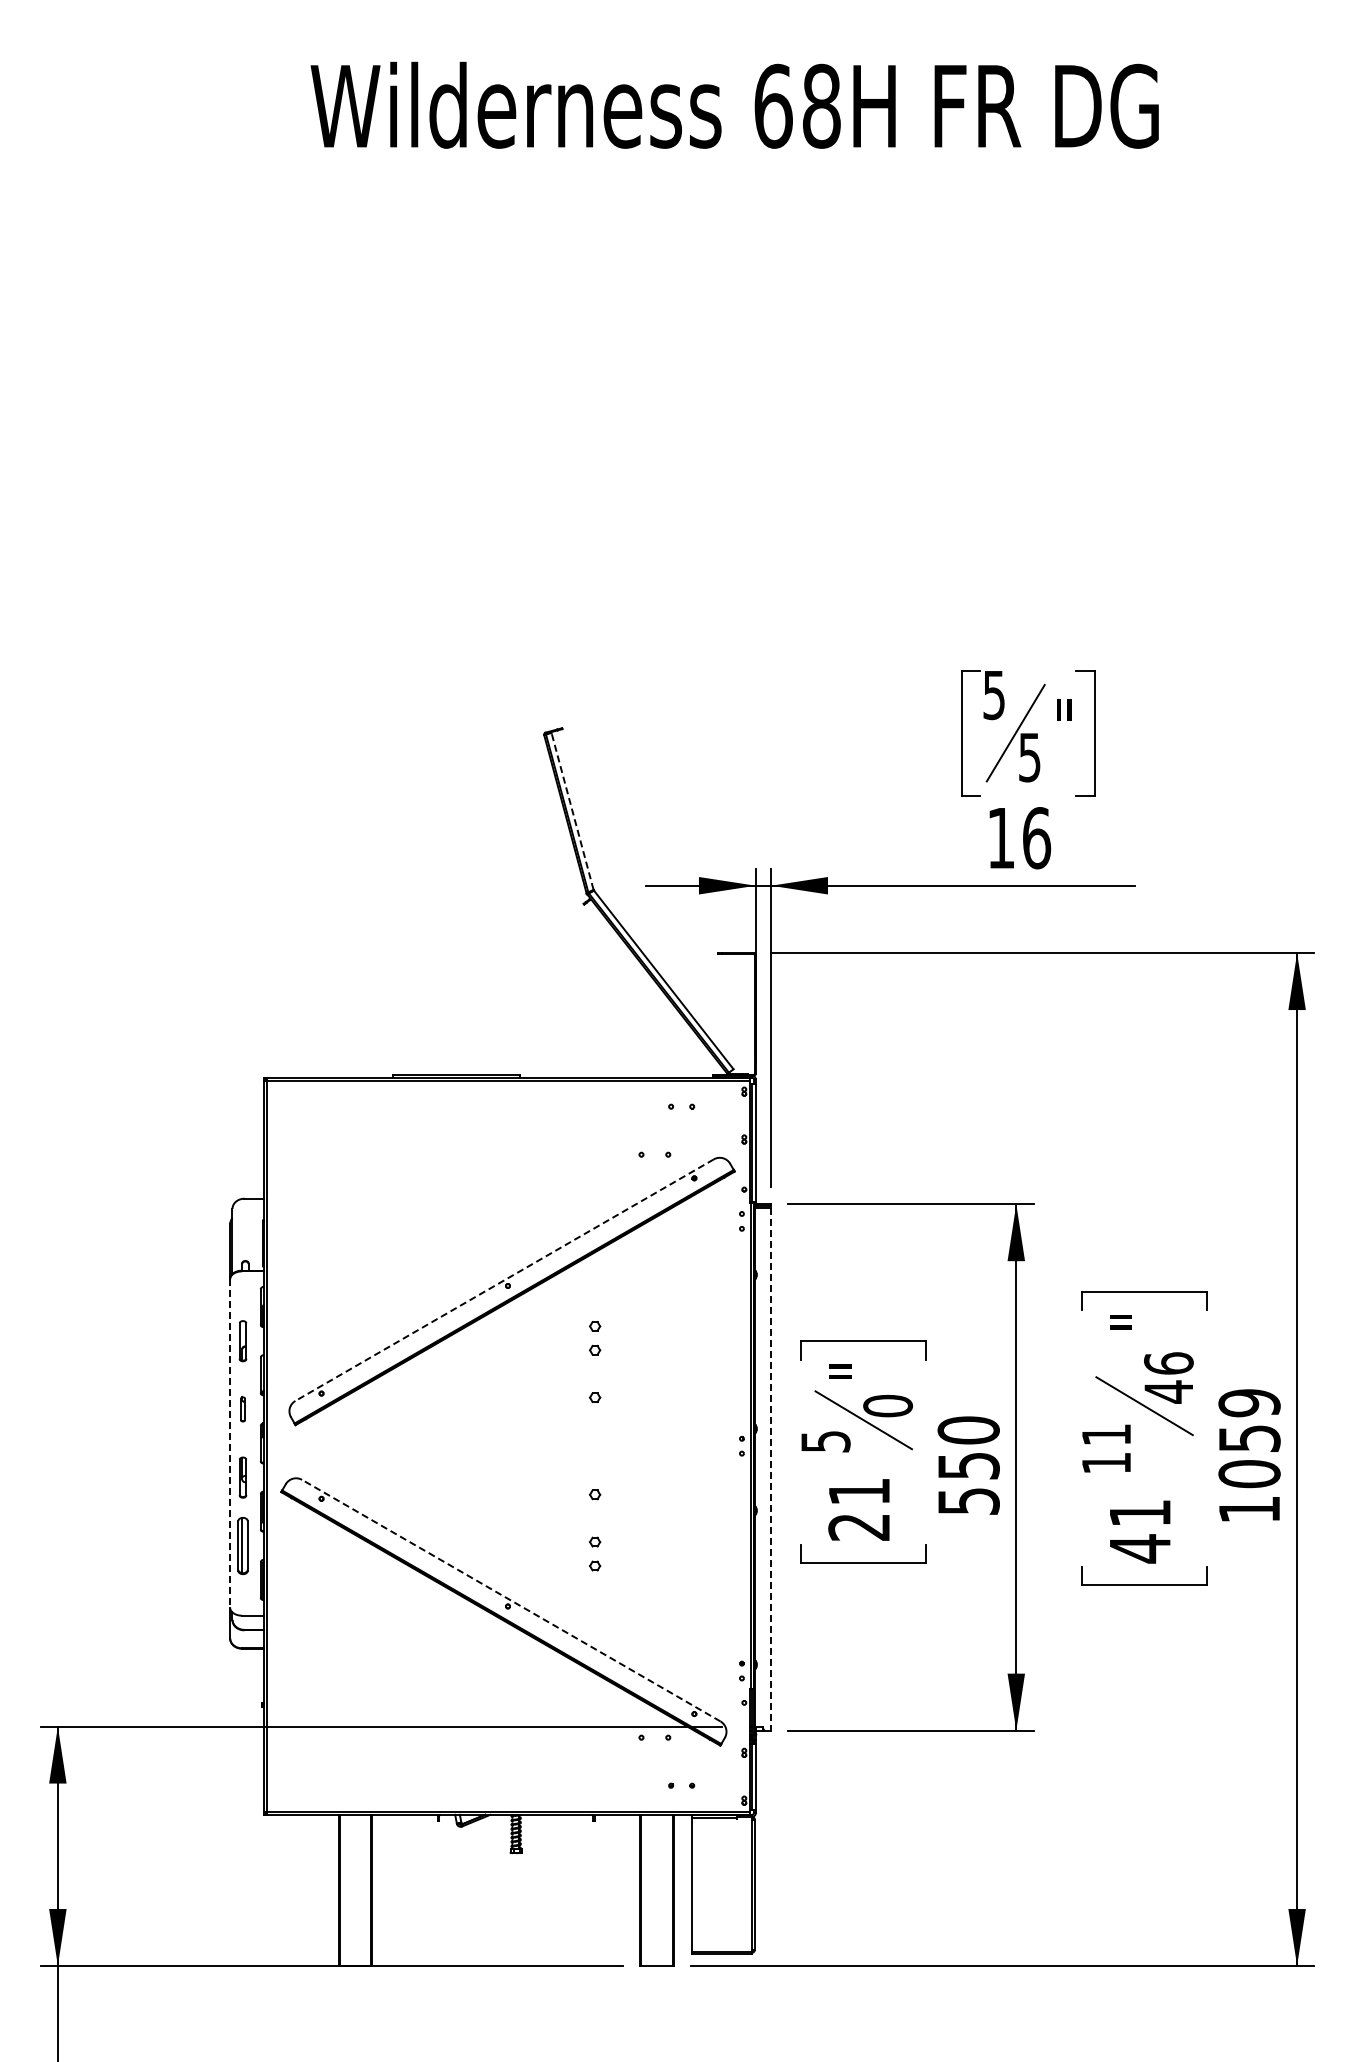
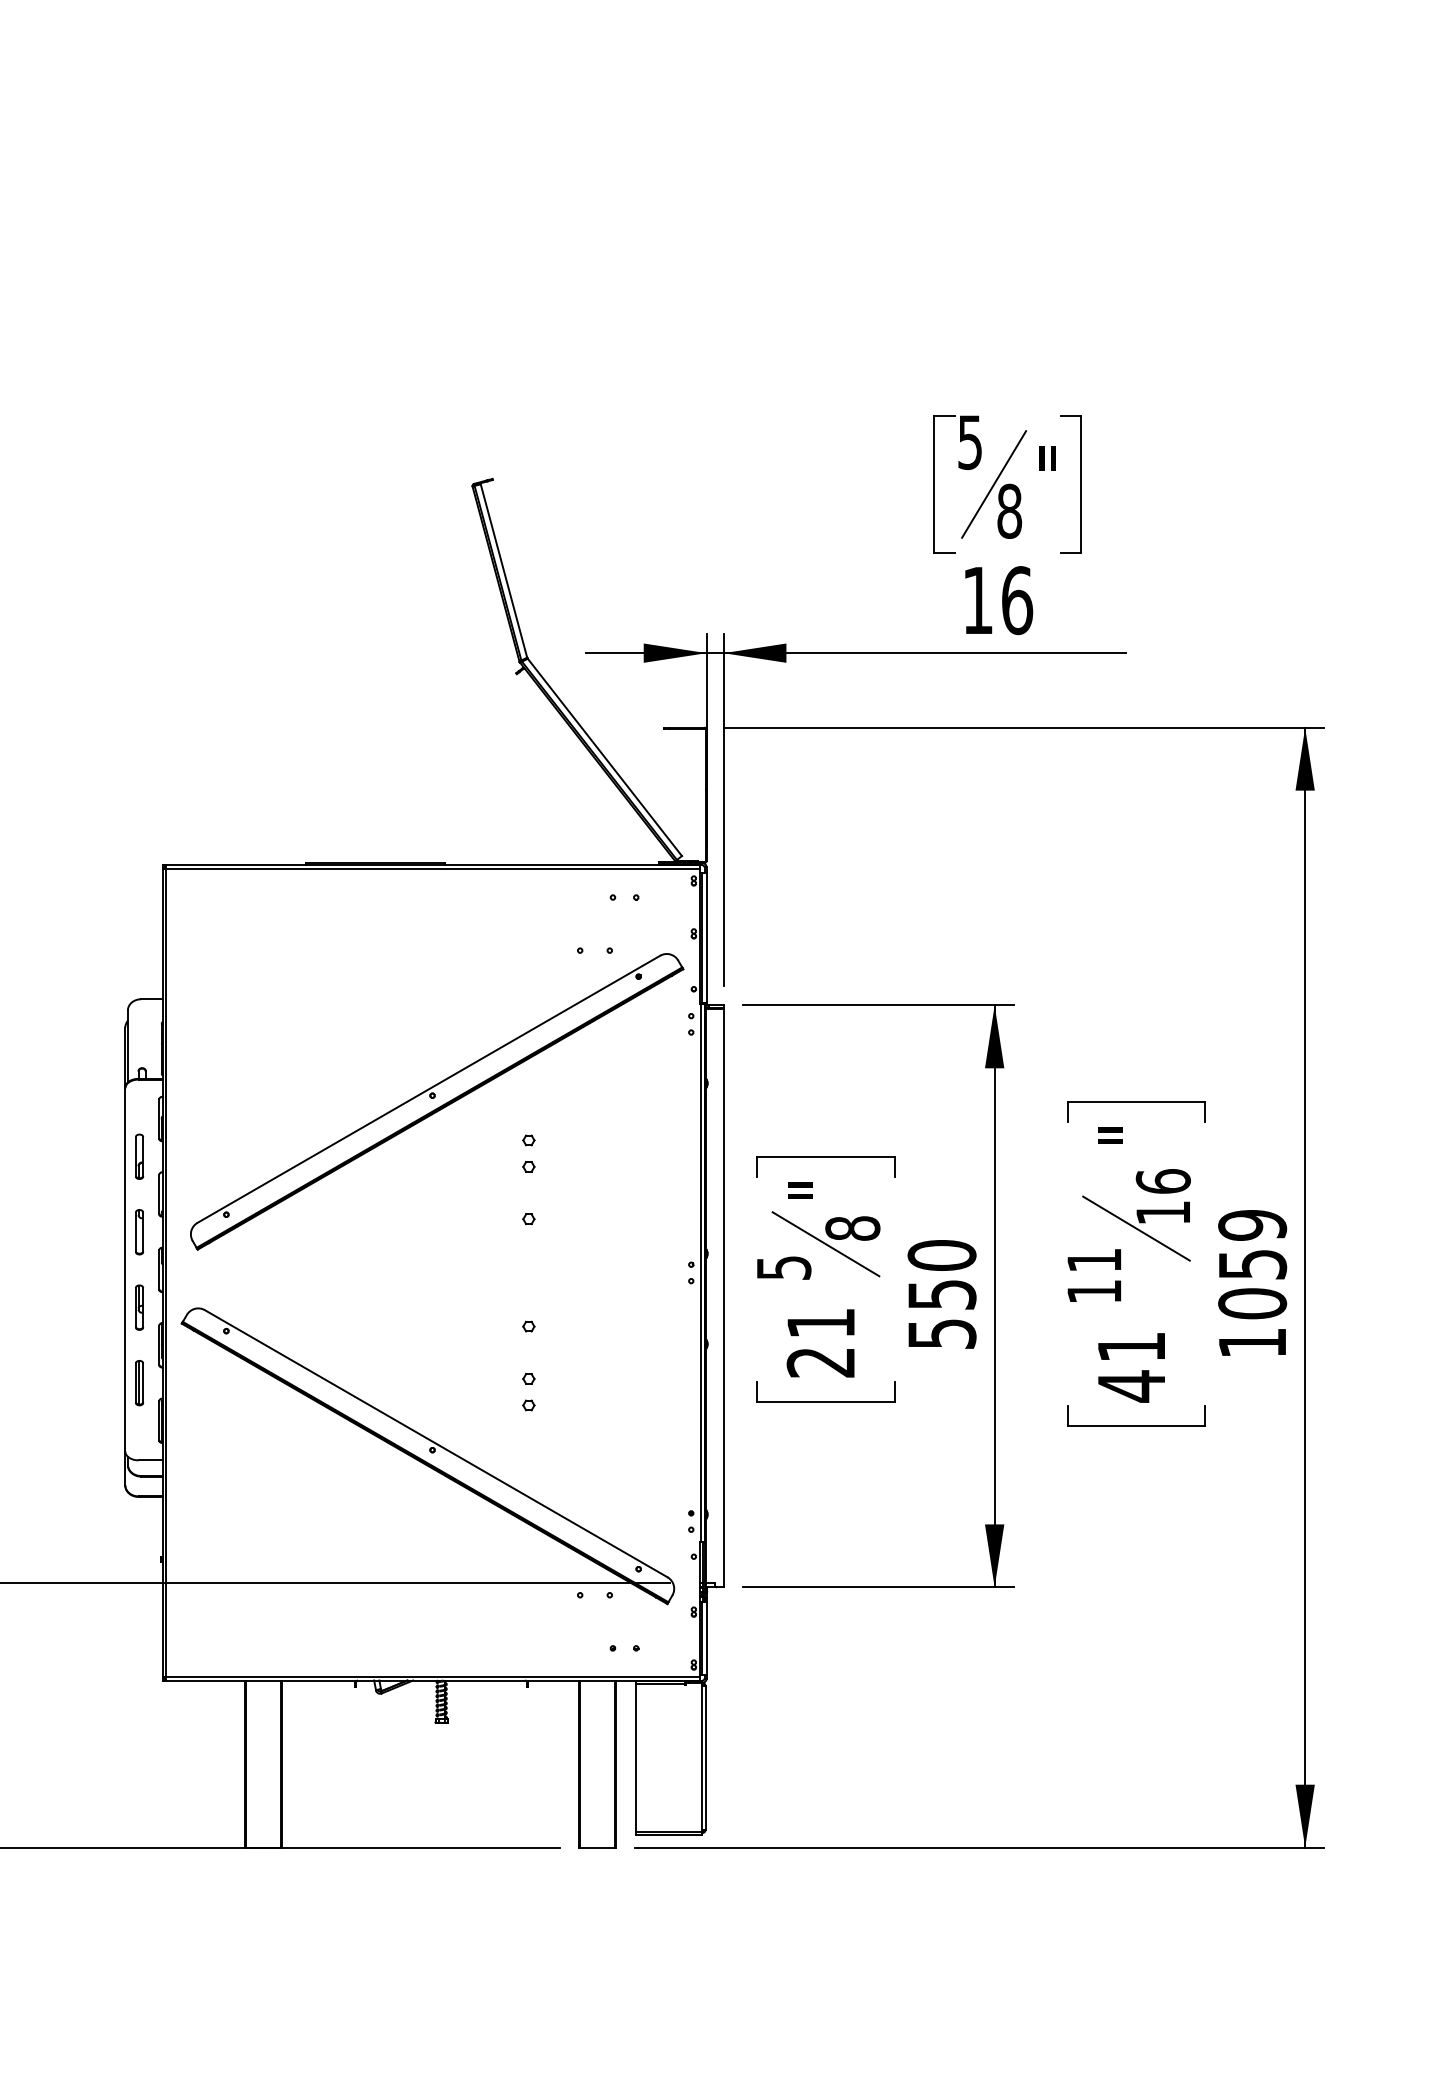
text: (1029, 757) -> (1009, 511), 5 -> 8
line: (572, 810) -> (503, 569), dashed -> solid
line: (504, 1280) -> (428, 1089), dashed -> solid
text: (1168, 1391) -> (1162, 1212), 46 -> 16
text: (887, 1405) -> (852, 1227), 0 -> 8
part: (242, 1409) -> (138, 1232), size x1.67
line: (230, 1444) -> (125, 1271), dashed -> solid
line: (771, 1469) -> (723, 1298), dashed -> solid
part: (242, 1545) -> (138, 1382), size x0.71
line: (511, 1600) -> (436, 1443), dashed -> solid

